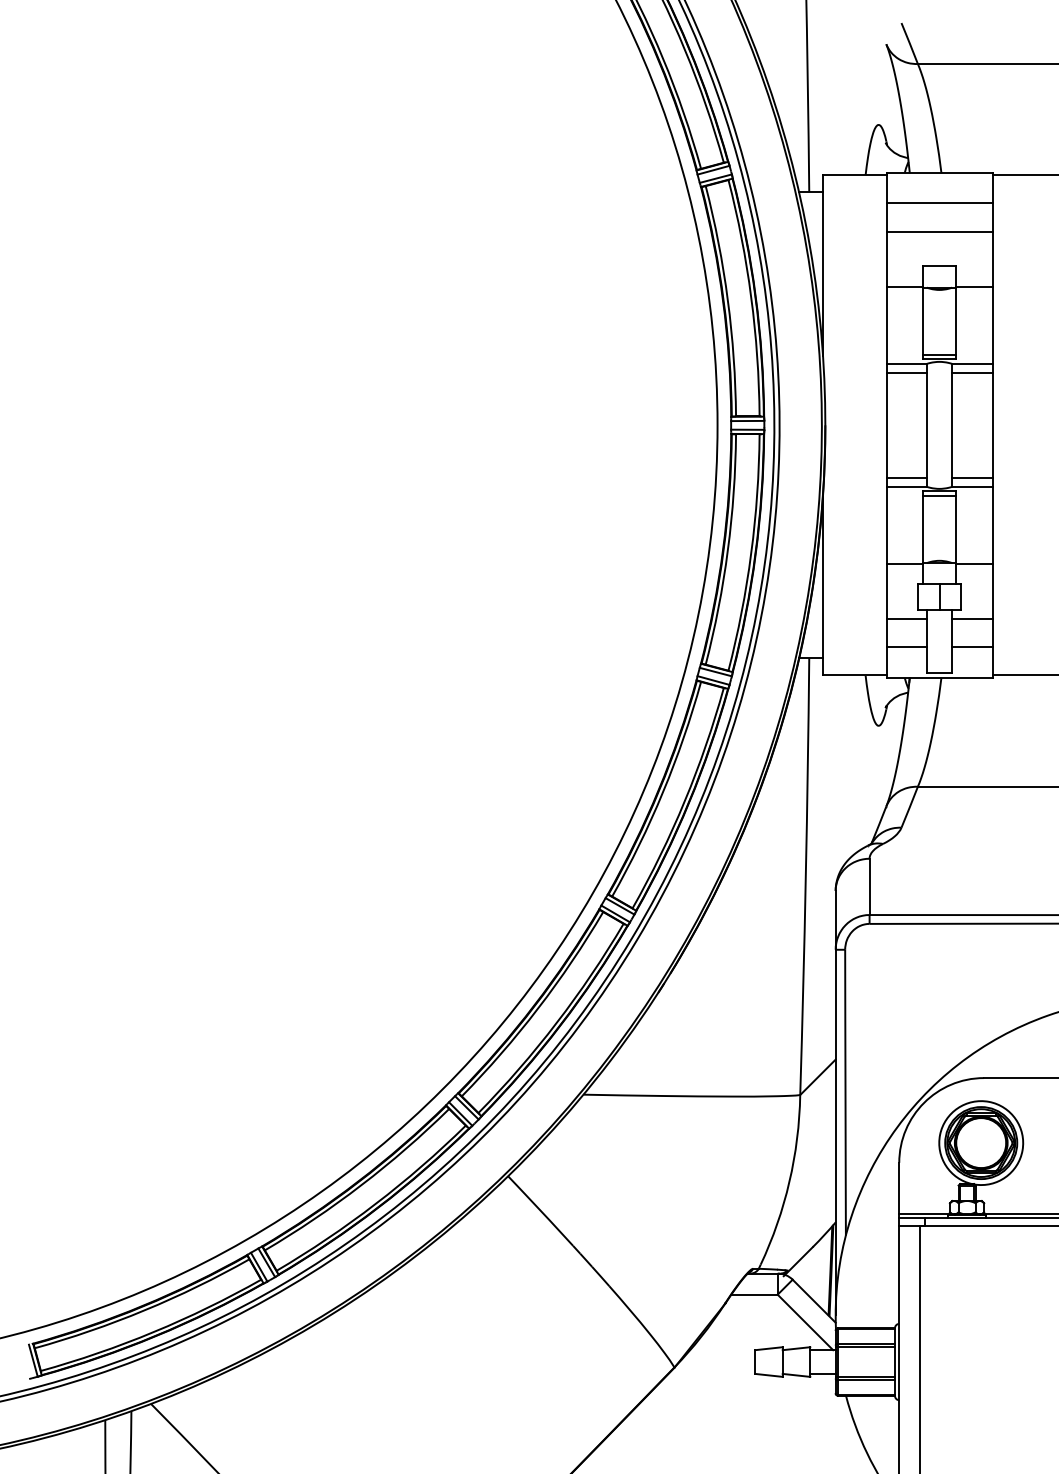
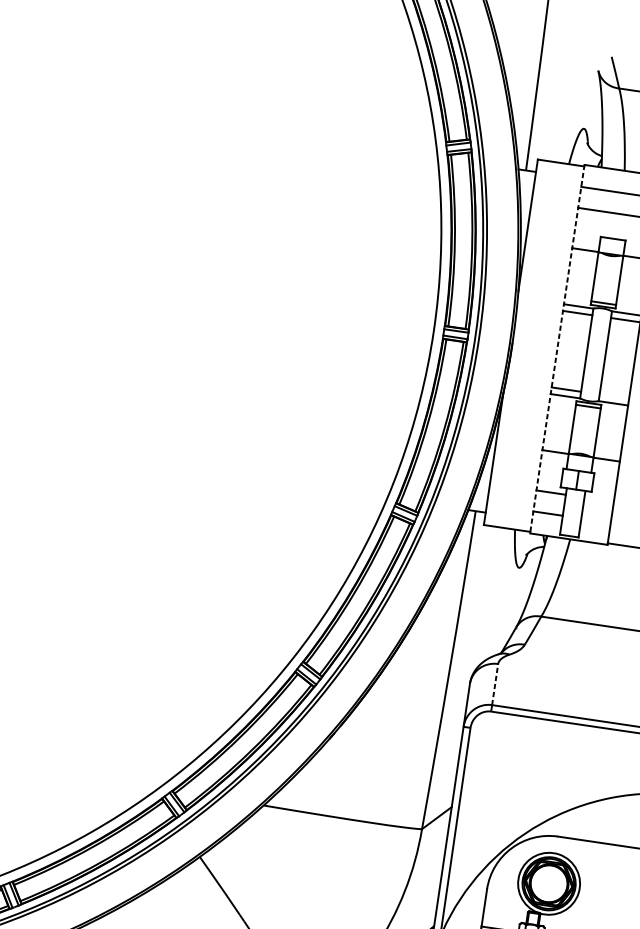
line: (886, 425) -> (557, 349), solid -> dashed
line: (972, 477) -> (614, 396), removed
line: (972, 618) -> (599, 499), removed
line: (972, 647) -> (596, 520), removed
line: (869, 886) -> (495, 684), solid -> dashed

